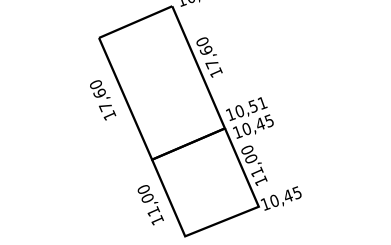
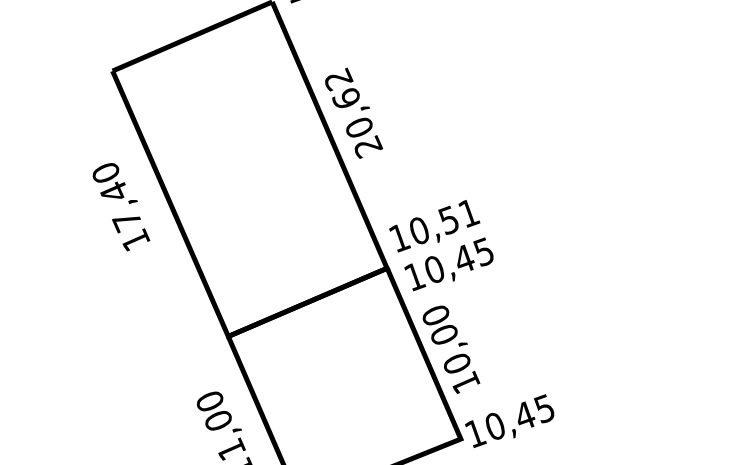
text: (210, 57) -> (355, 113), 17,60 -> 20,62
text: (99, 92) -> (113, 189), 17,60 -> 17,40
text: (257, 171) -> (458, 362), 11,00 -> 10,00

